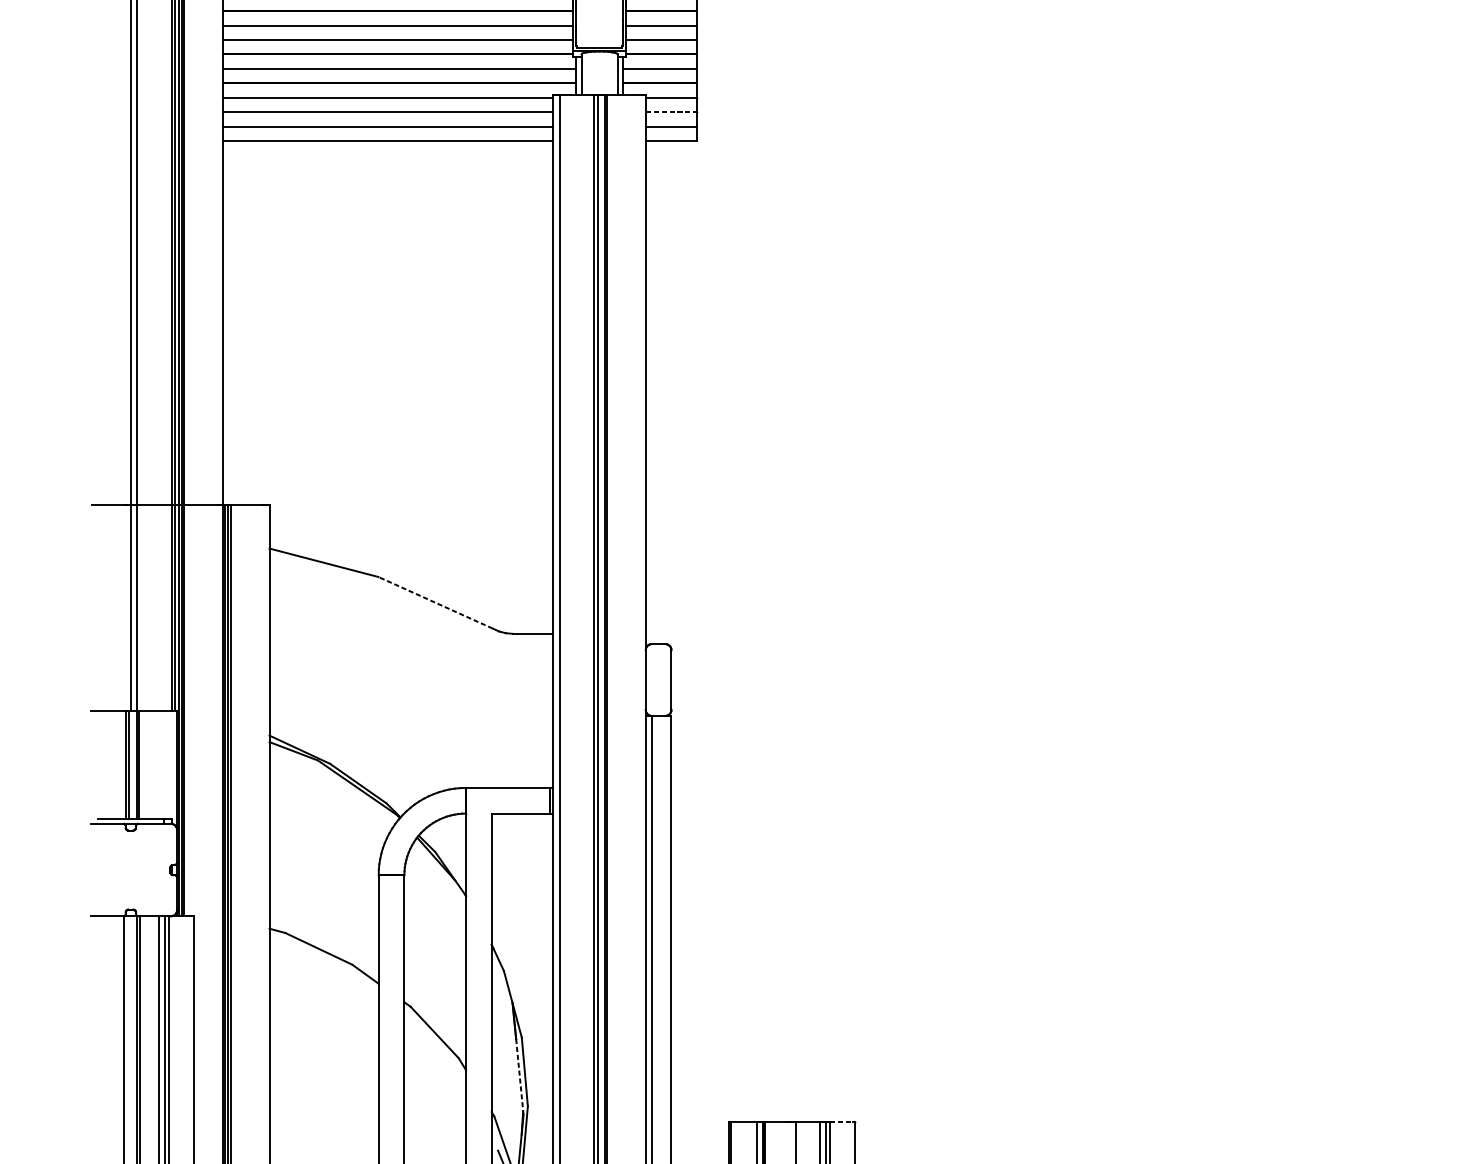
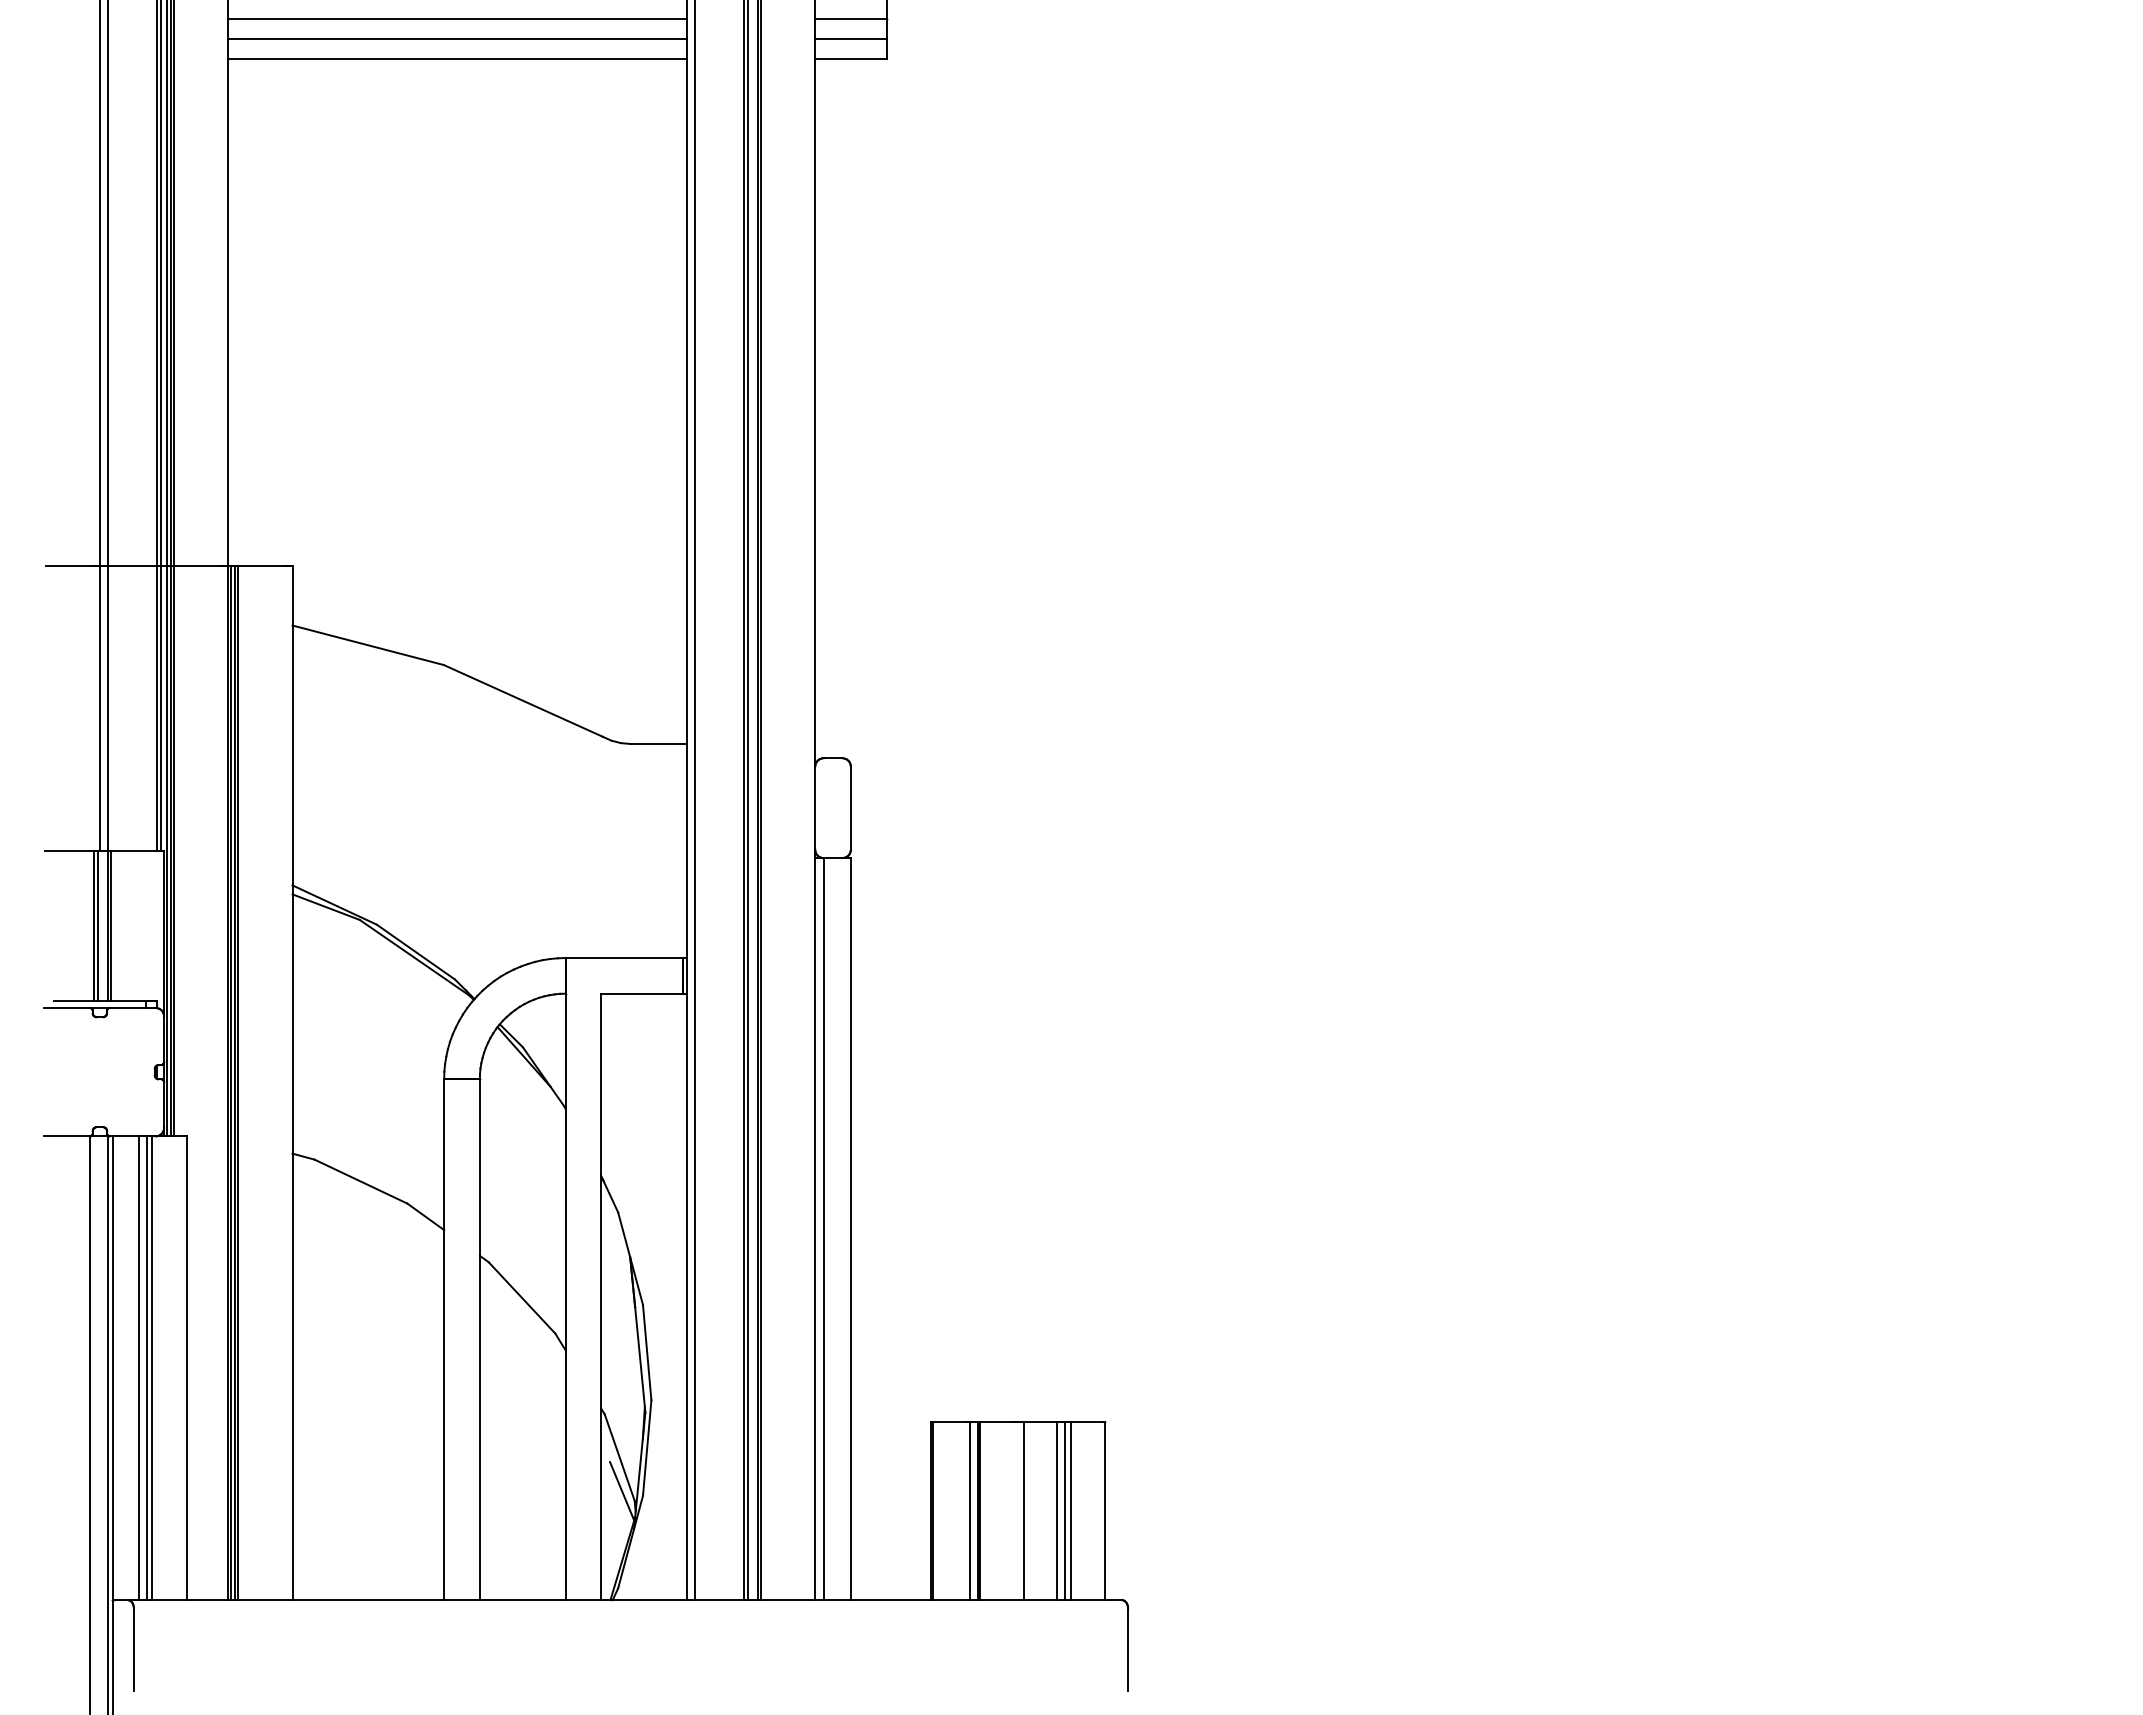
line: (671, 112) -> (850, 19), dashed -> solid
line: (435, 602) -> (522, 700), dashed -> solid
line: (520, 1076) -> (640, 1359), dashed -> solid
line: (841, 1121) -> (1087, 1421), dashed -> solid

